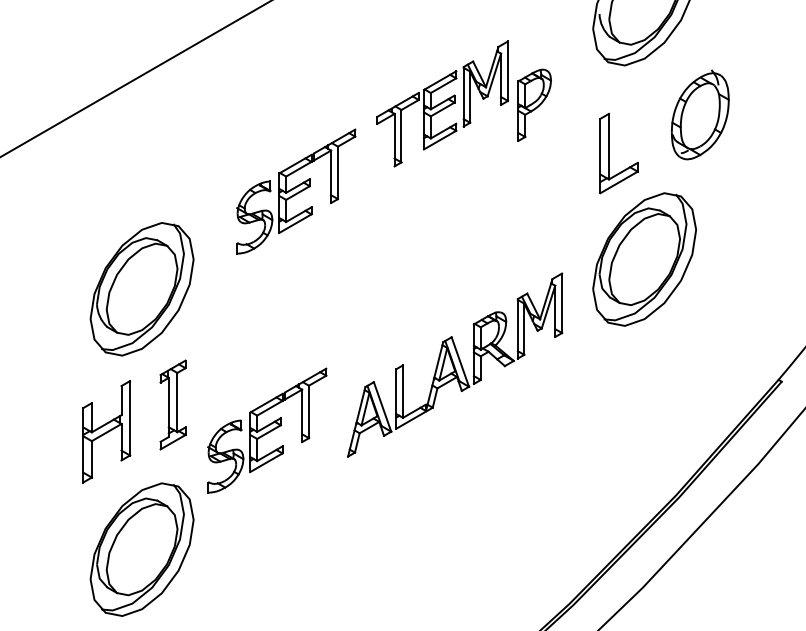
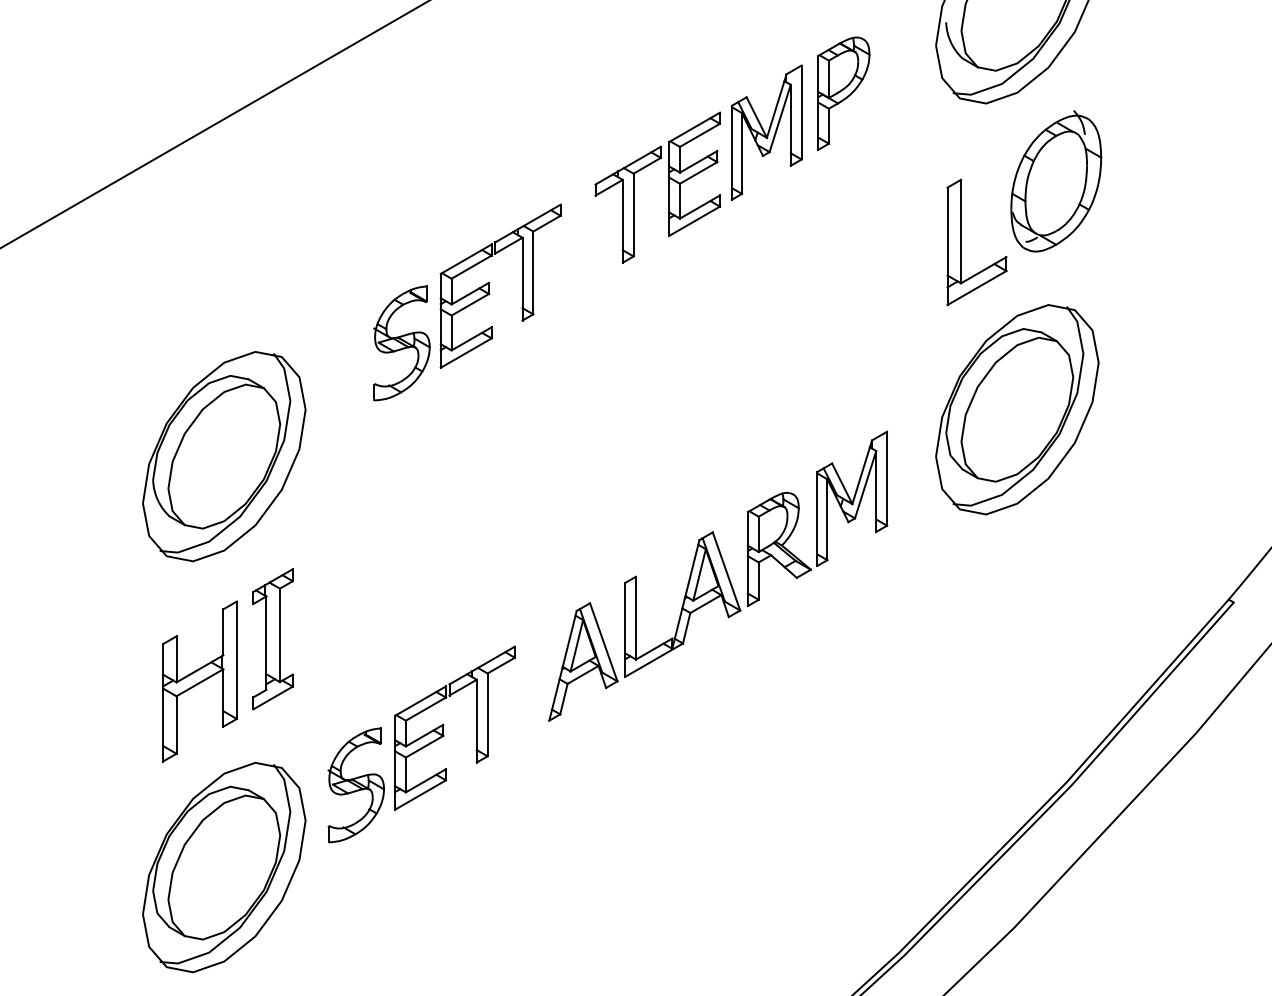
part: (534, 104) -> (843, 92), moved
part: (700, 114) -> (1056, 180), moved
part: (267, 430) -> (422, 744), moved
part: (106, 431) -> (199, 681), moved

